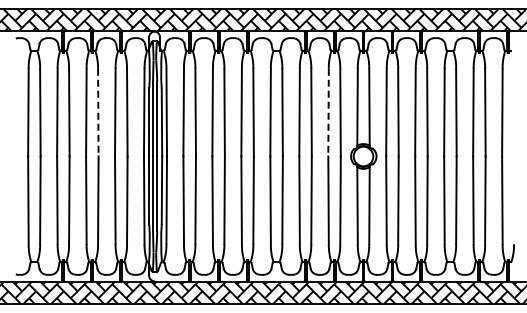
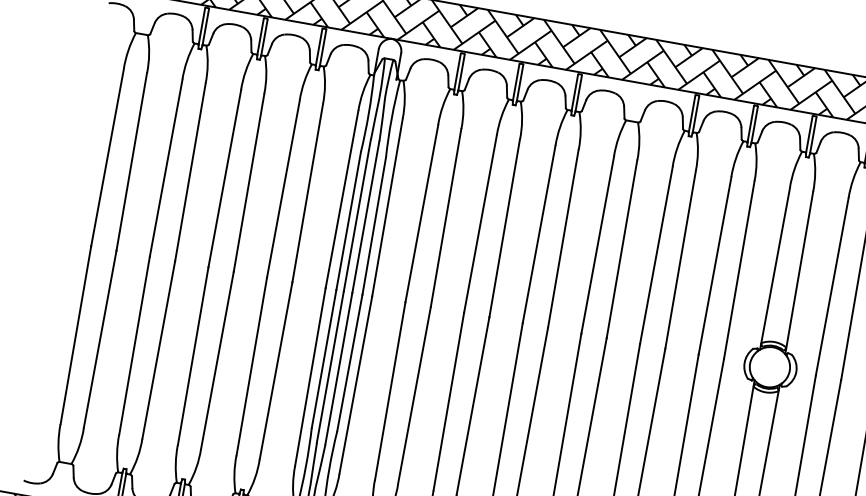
line: (98, 112) -> (249, 182), dashed -> solid
line: (328, 112) -> (714, 265), dashed -> solid

